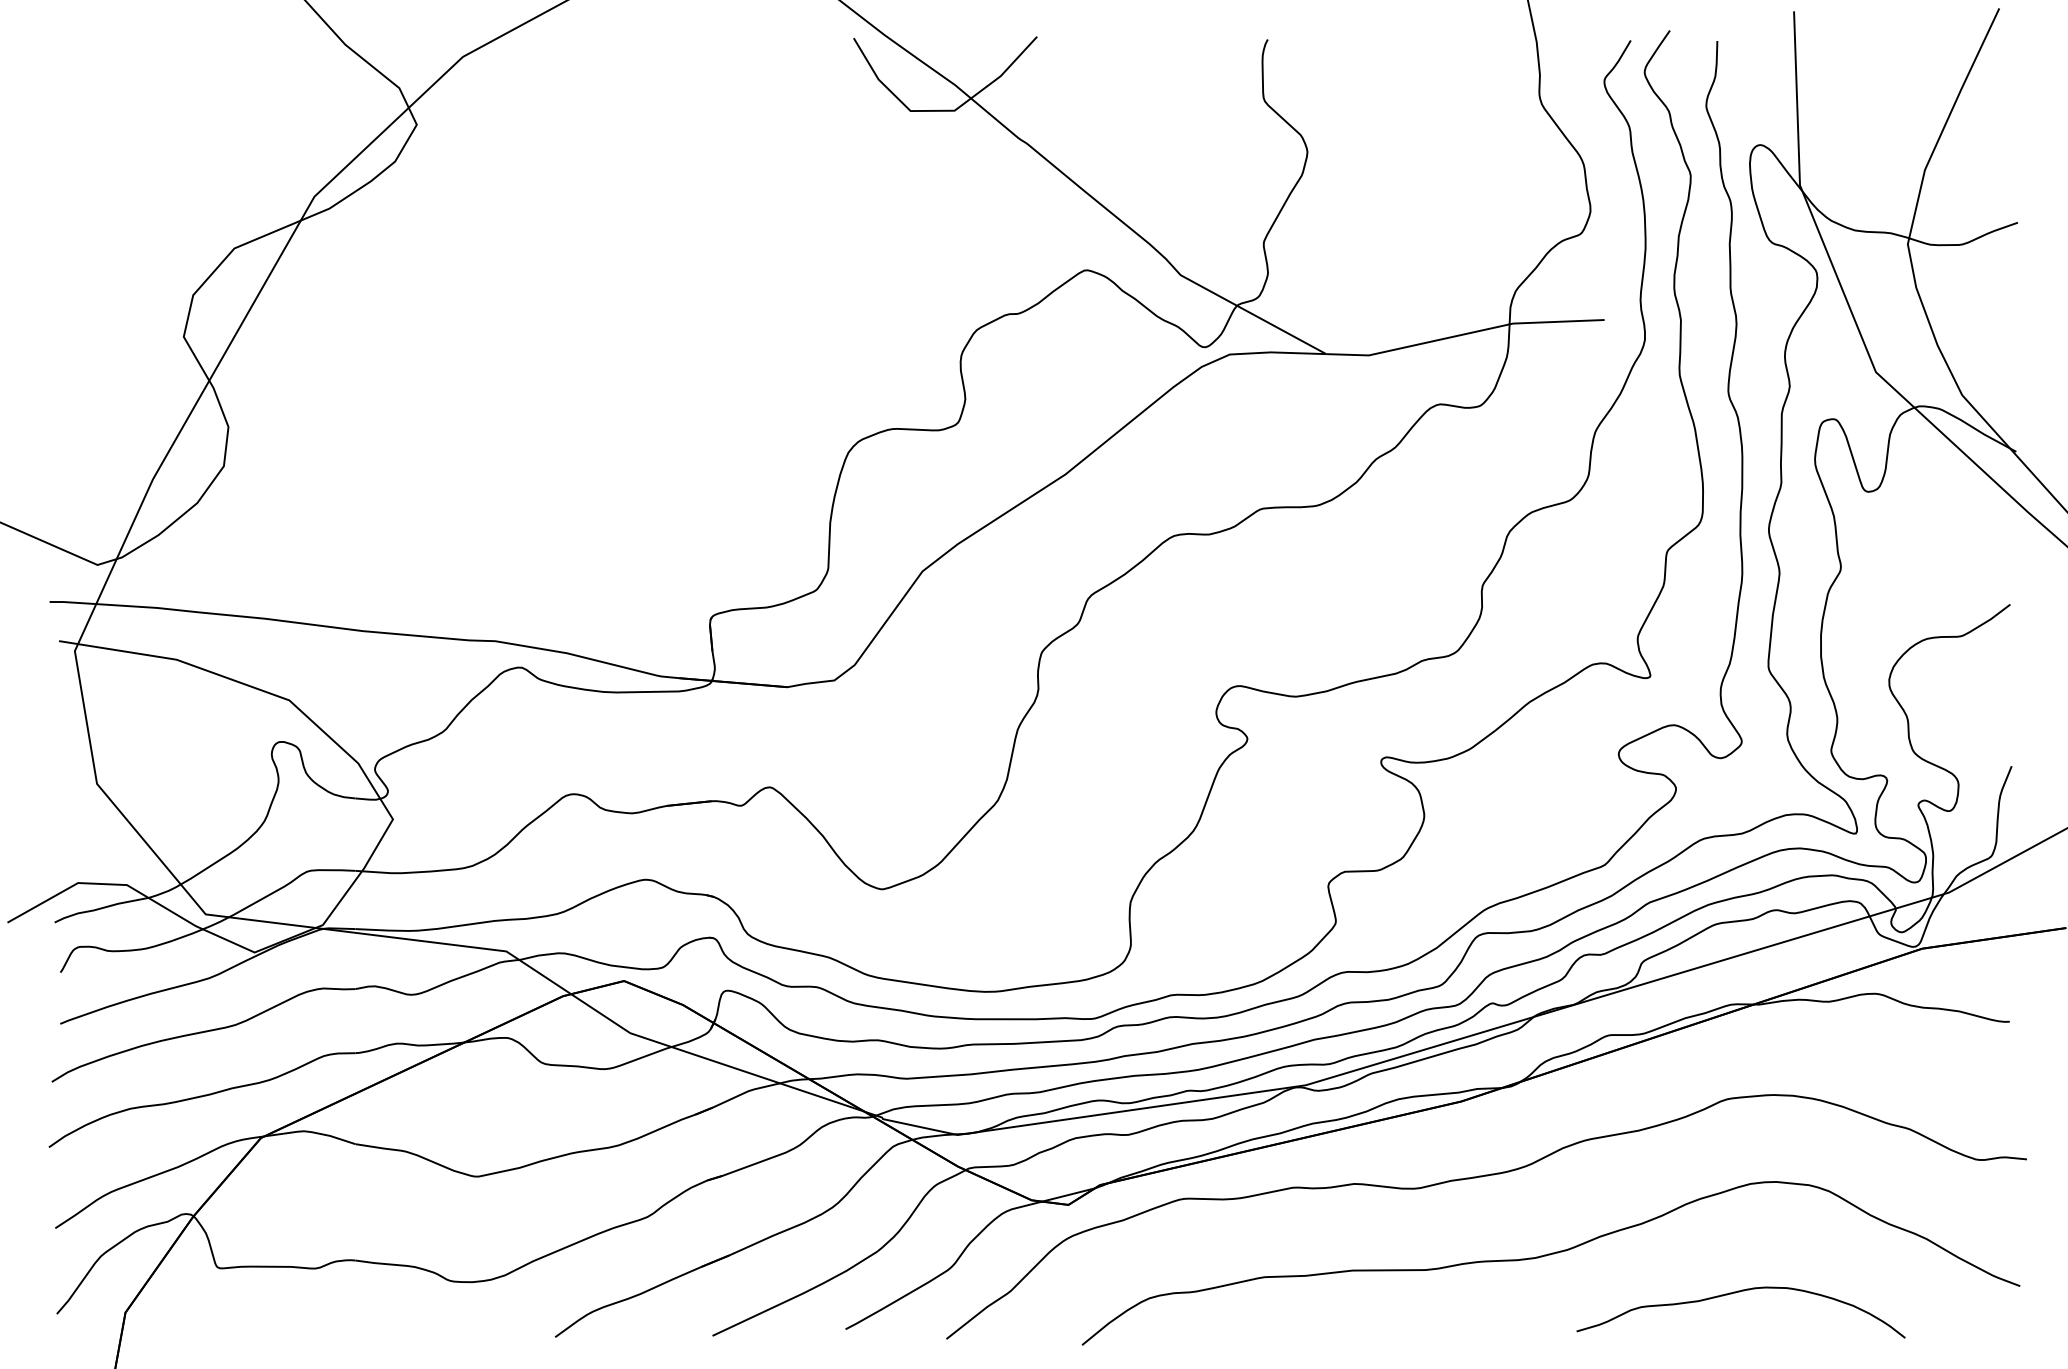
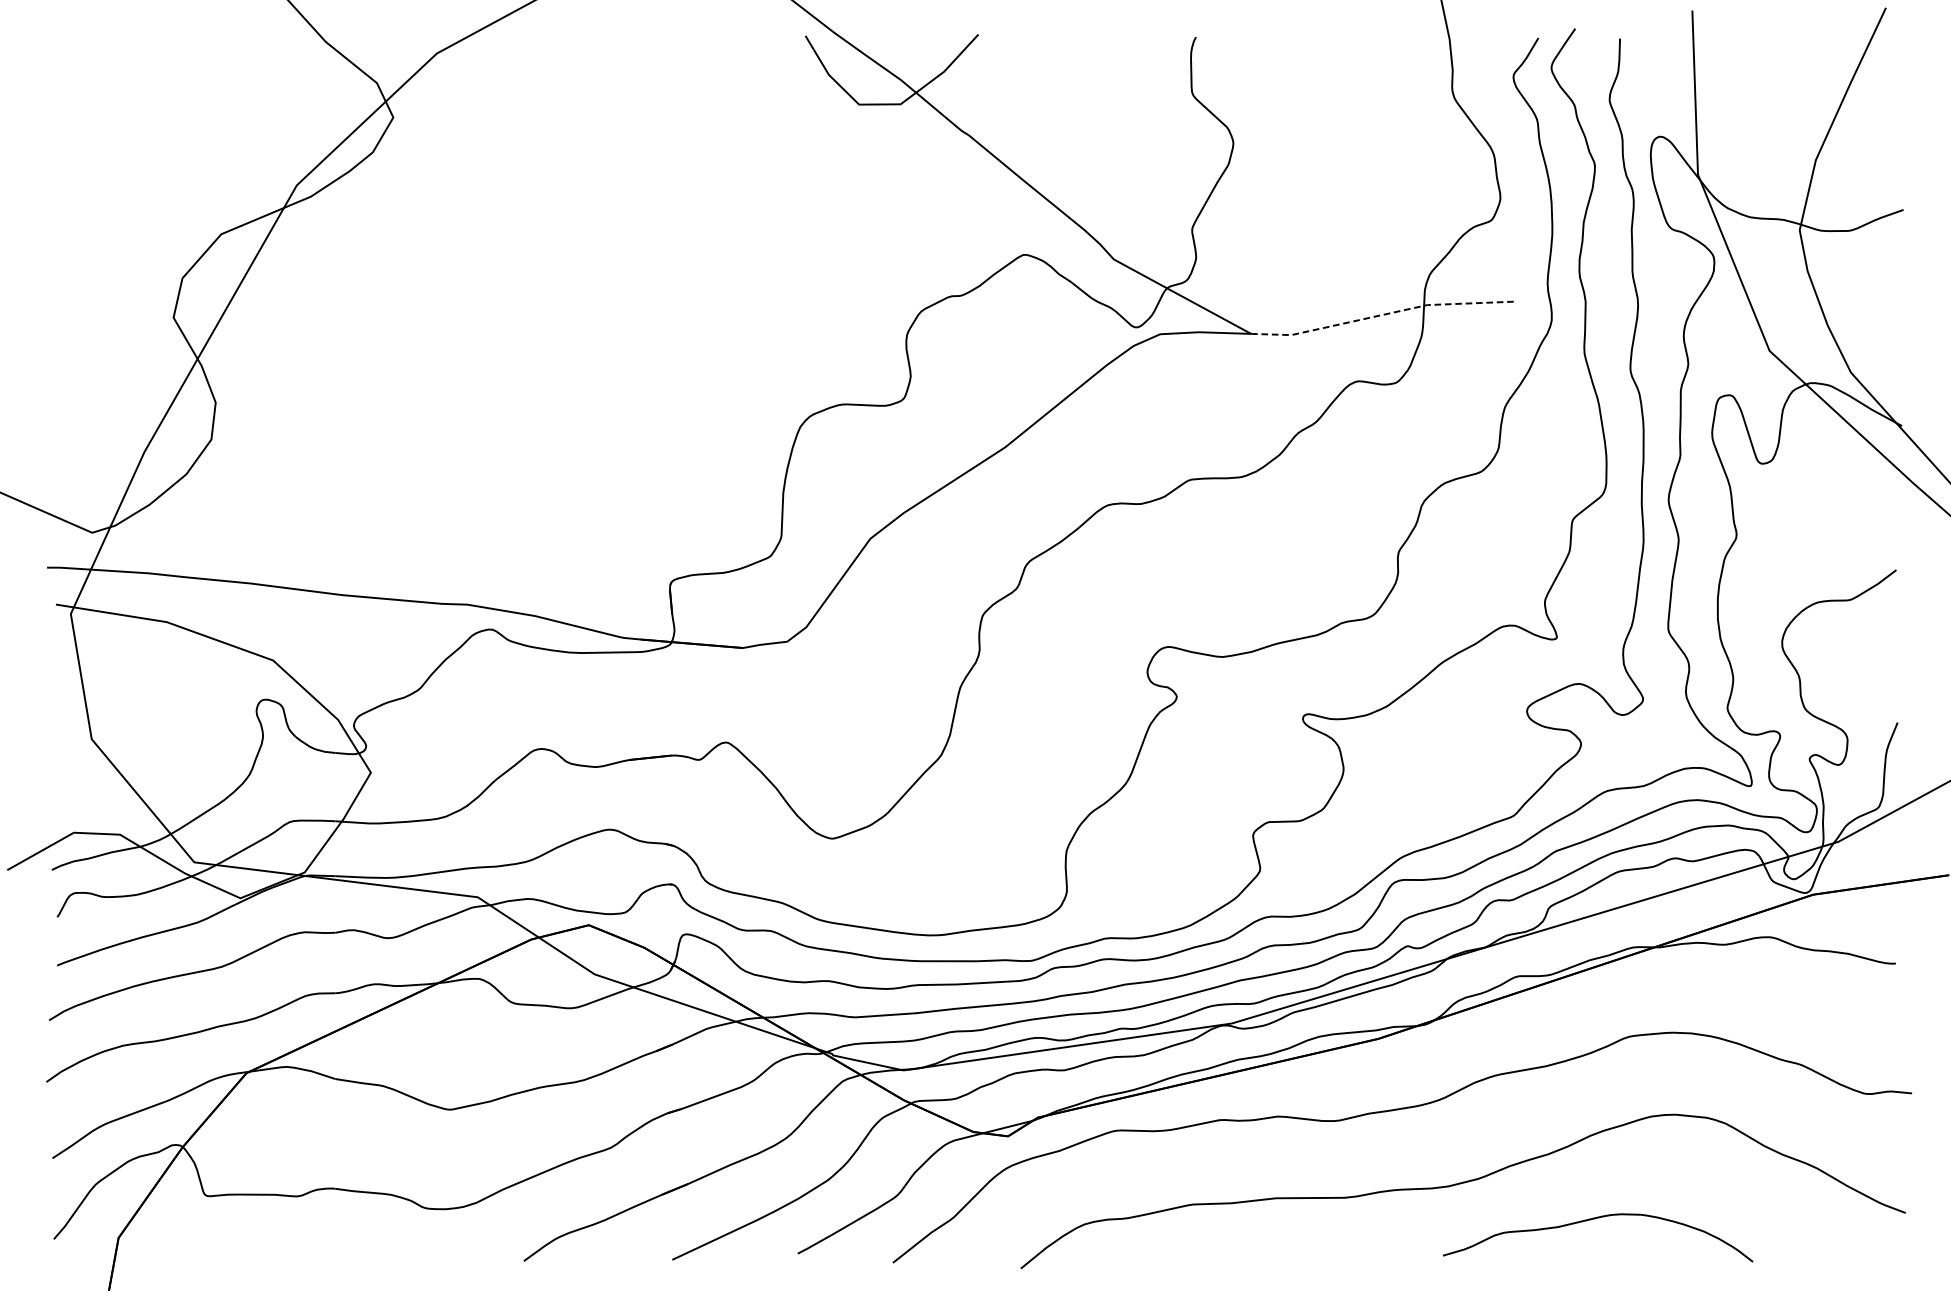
line: (1464, 334) -> (1381, 315), solid -> dashed
curve: (1735, 1293) -> (1592, 1219), moved

